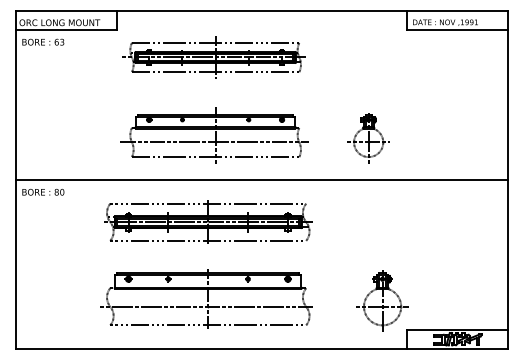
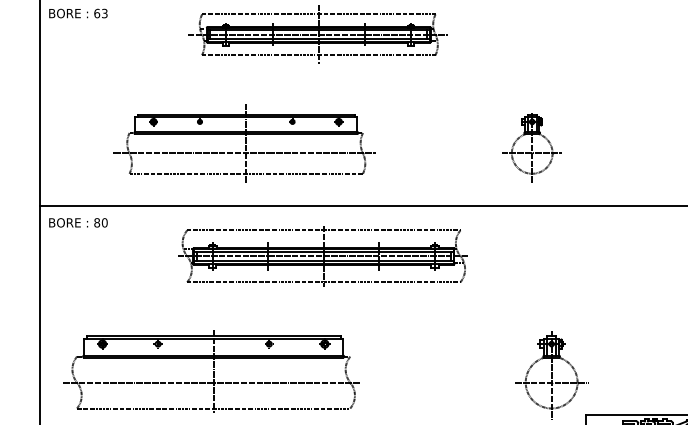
part: (214, 135) -> (244, 143), moved
part: (208, 221) -> (324, 255), moved
part: (206, 298) -> (211, 371), moved

